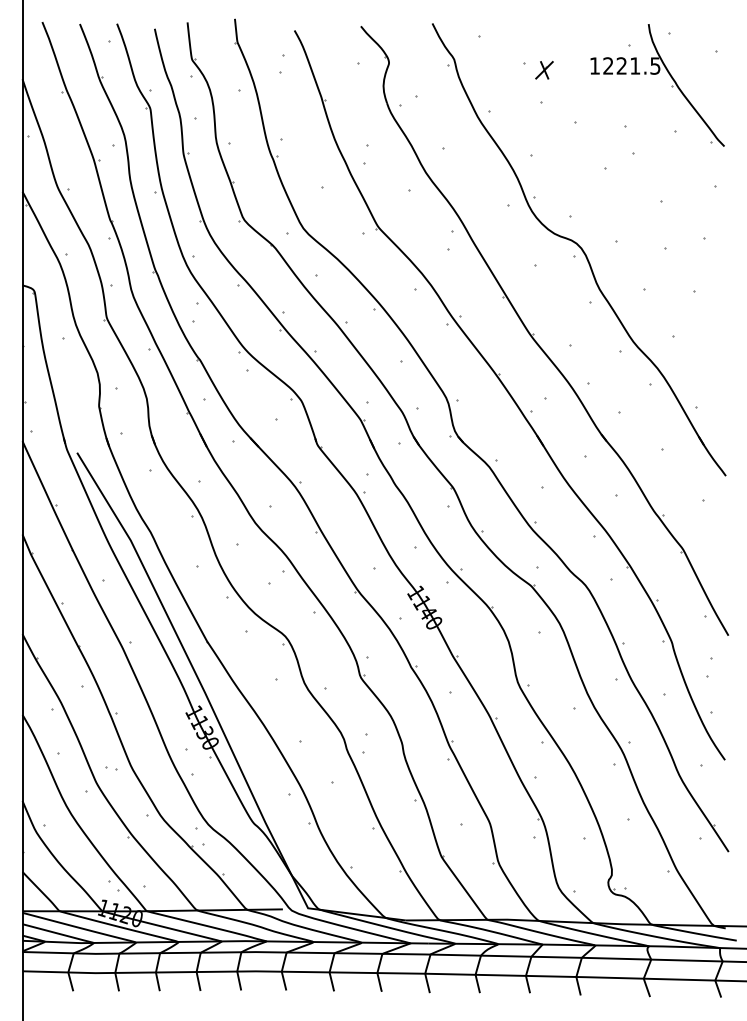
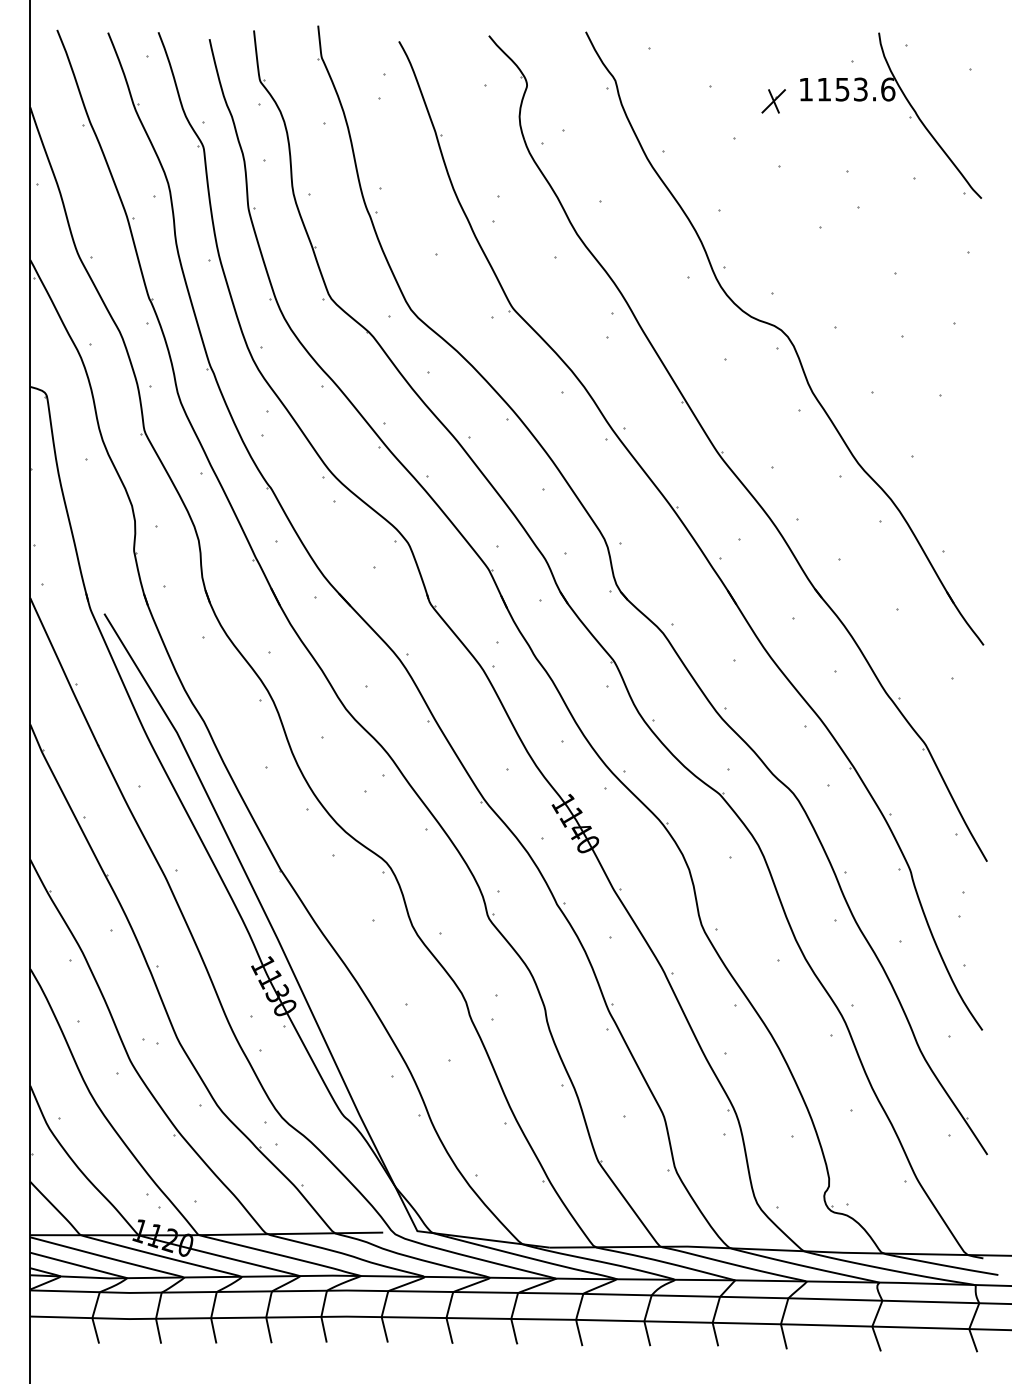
text: (632, 65) -> (856, 89), 1221.5 -> 1153.6
part: (544, 70) -> (773, 101), moved

